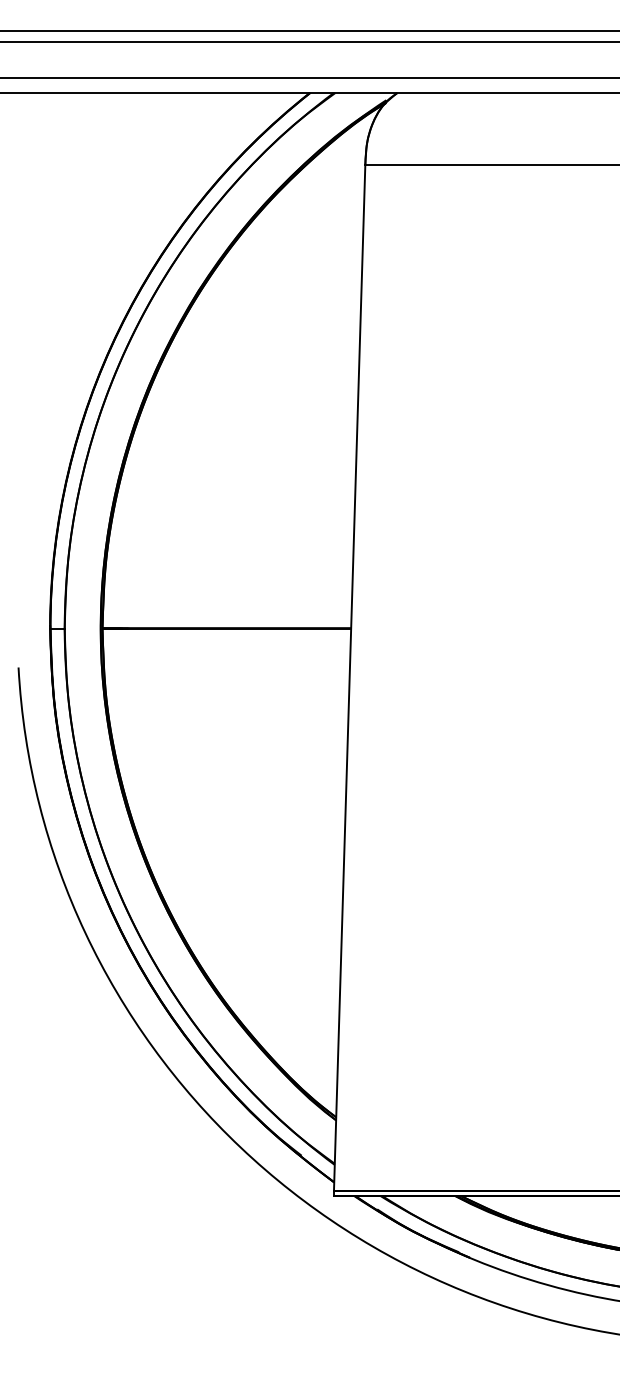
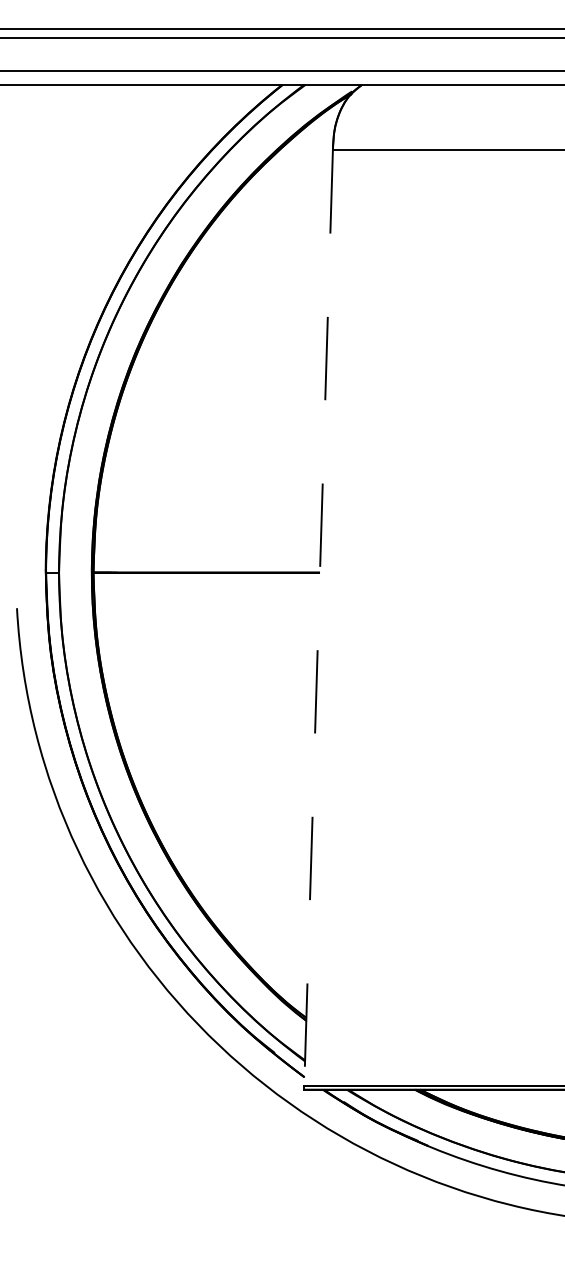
line: (349, 678) -> (318, 618), solid -> dashed

